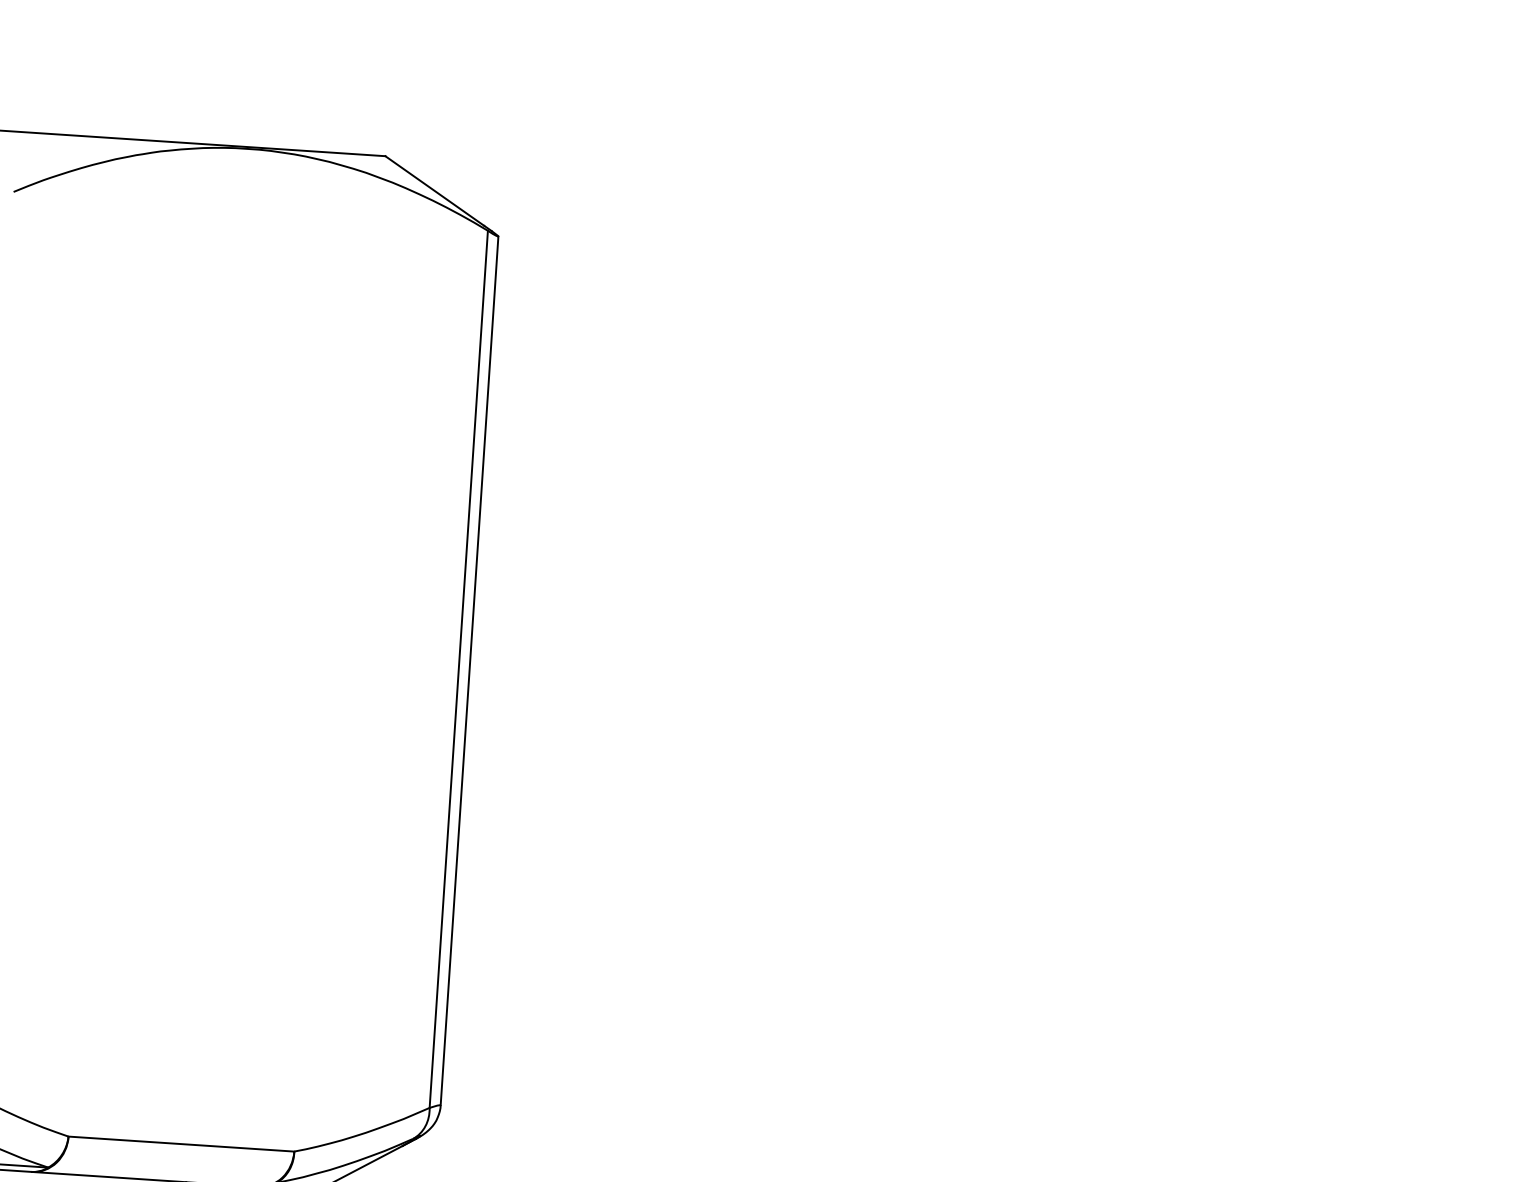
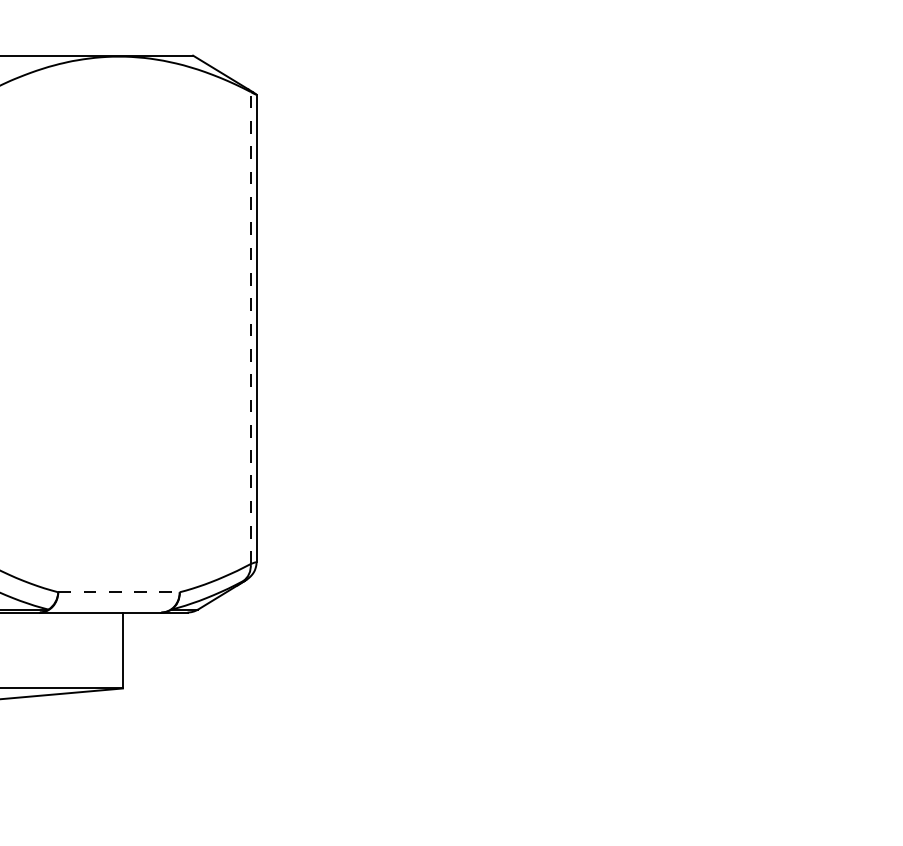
line: (458, 668) -> (250, 327), solid -> dashed
line: (180, 1144) -> (118, 592), solid -> dashed

